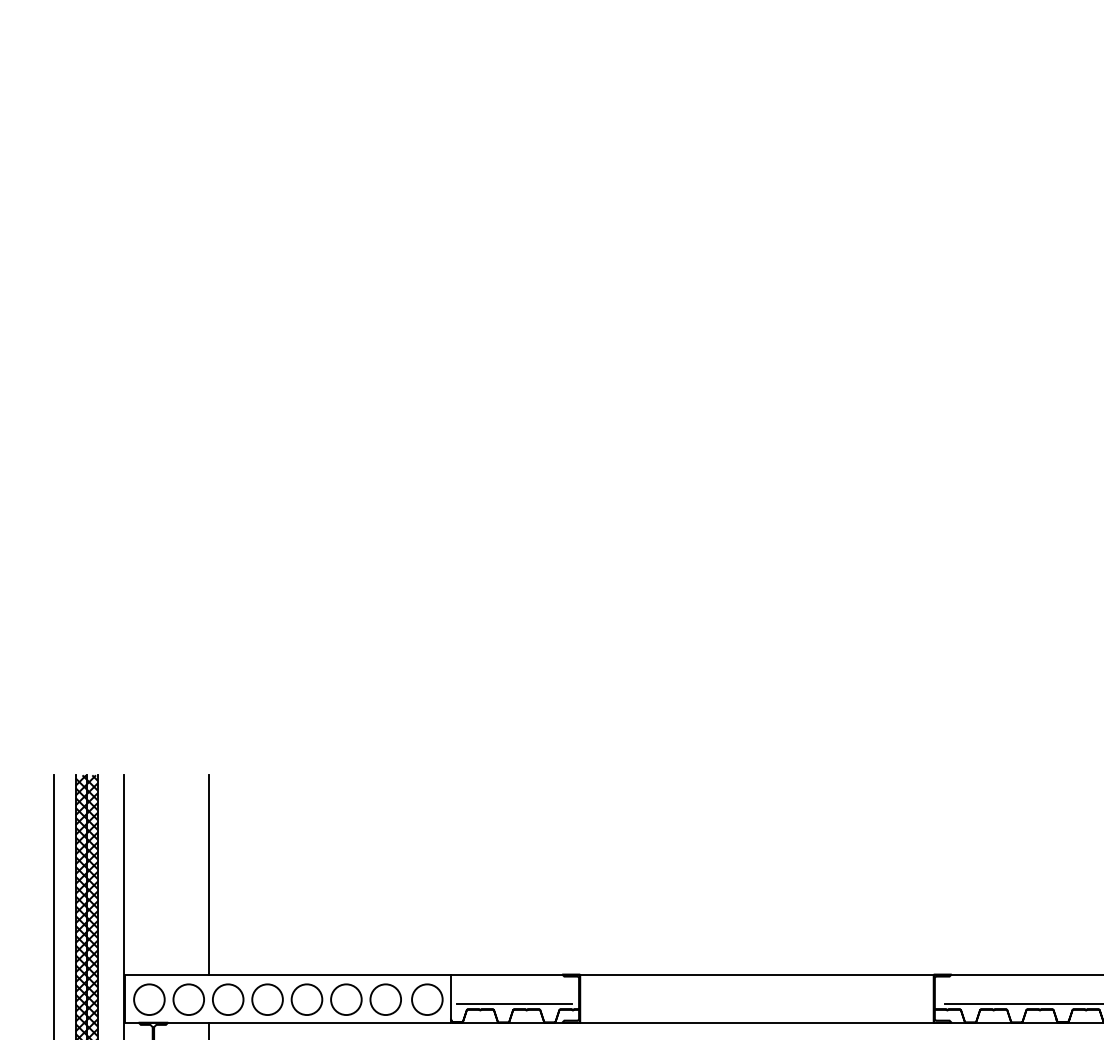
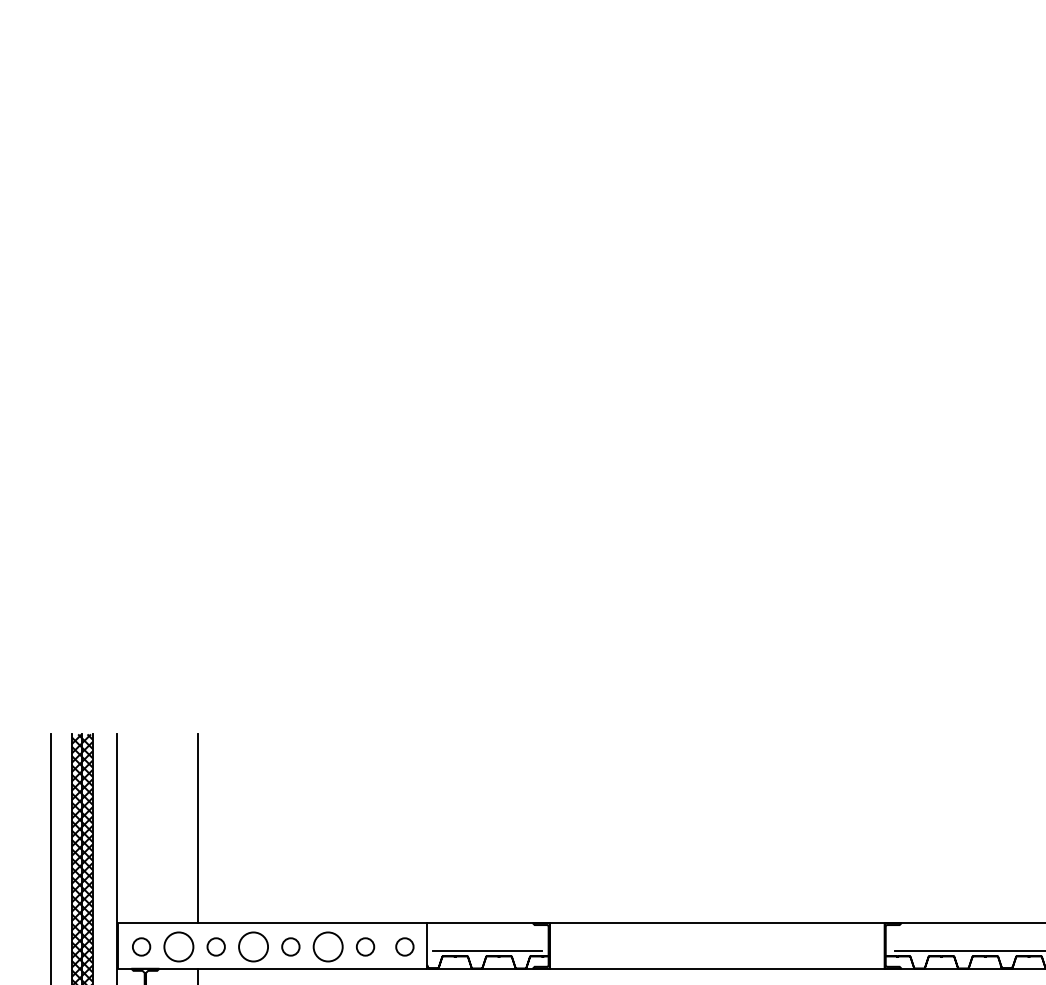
circle: (149, 999) -> (141, 946), size x0.6
circle: (227, 999) -> (215, 946), size x0.6
circle: (306, 999) -> (290, 946), size x0.6
circle: (385, 999) -> (365, 946), size x0.6
circle: (426, 999) -> (404, 946), size x0.6

